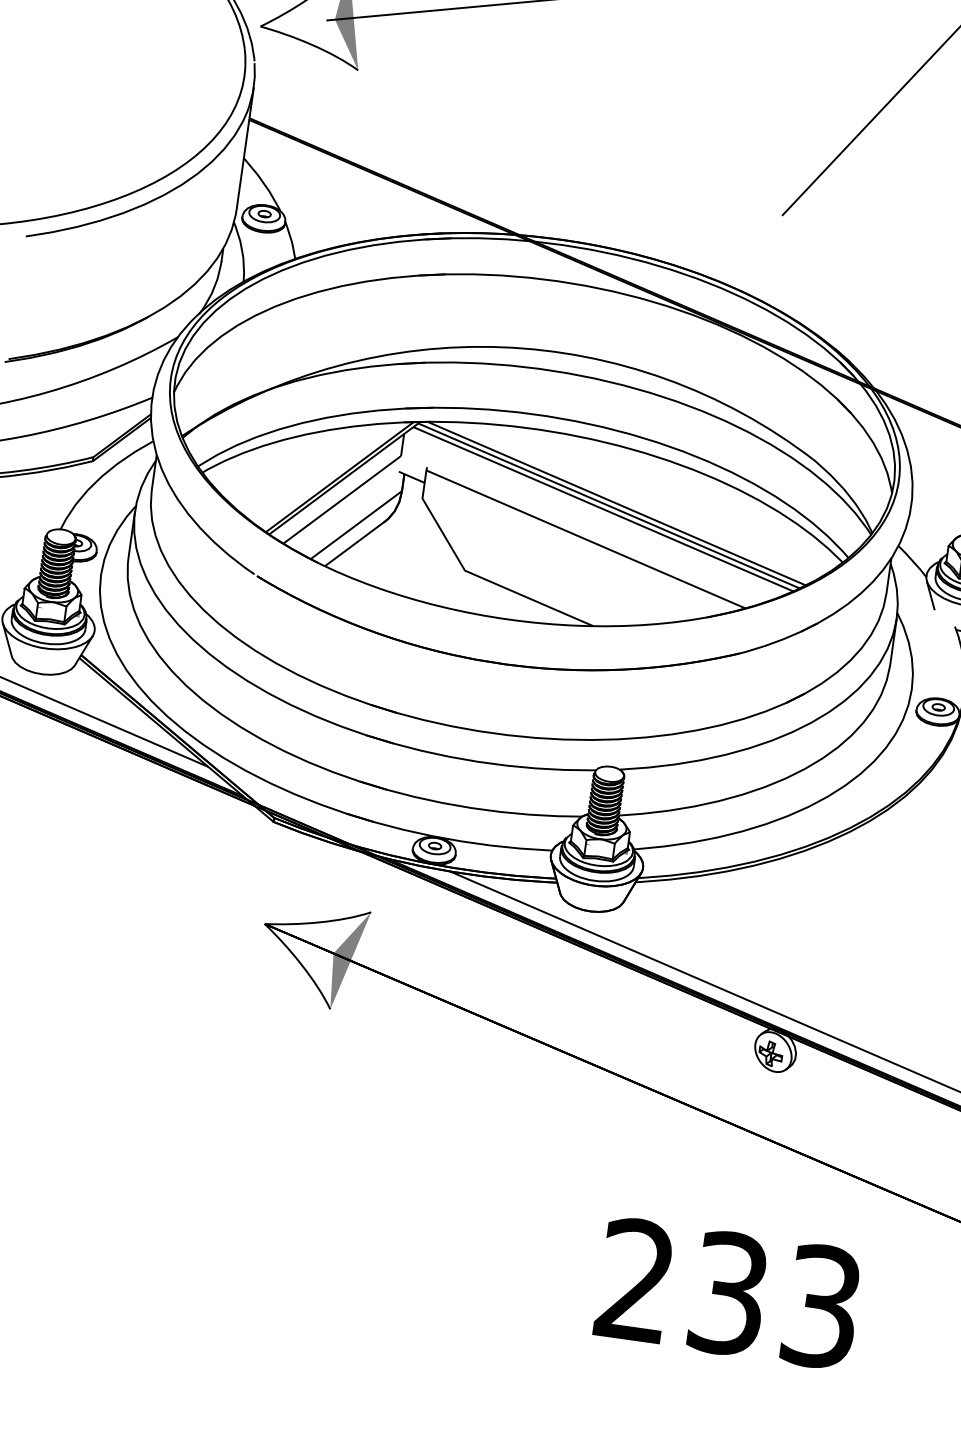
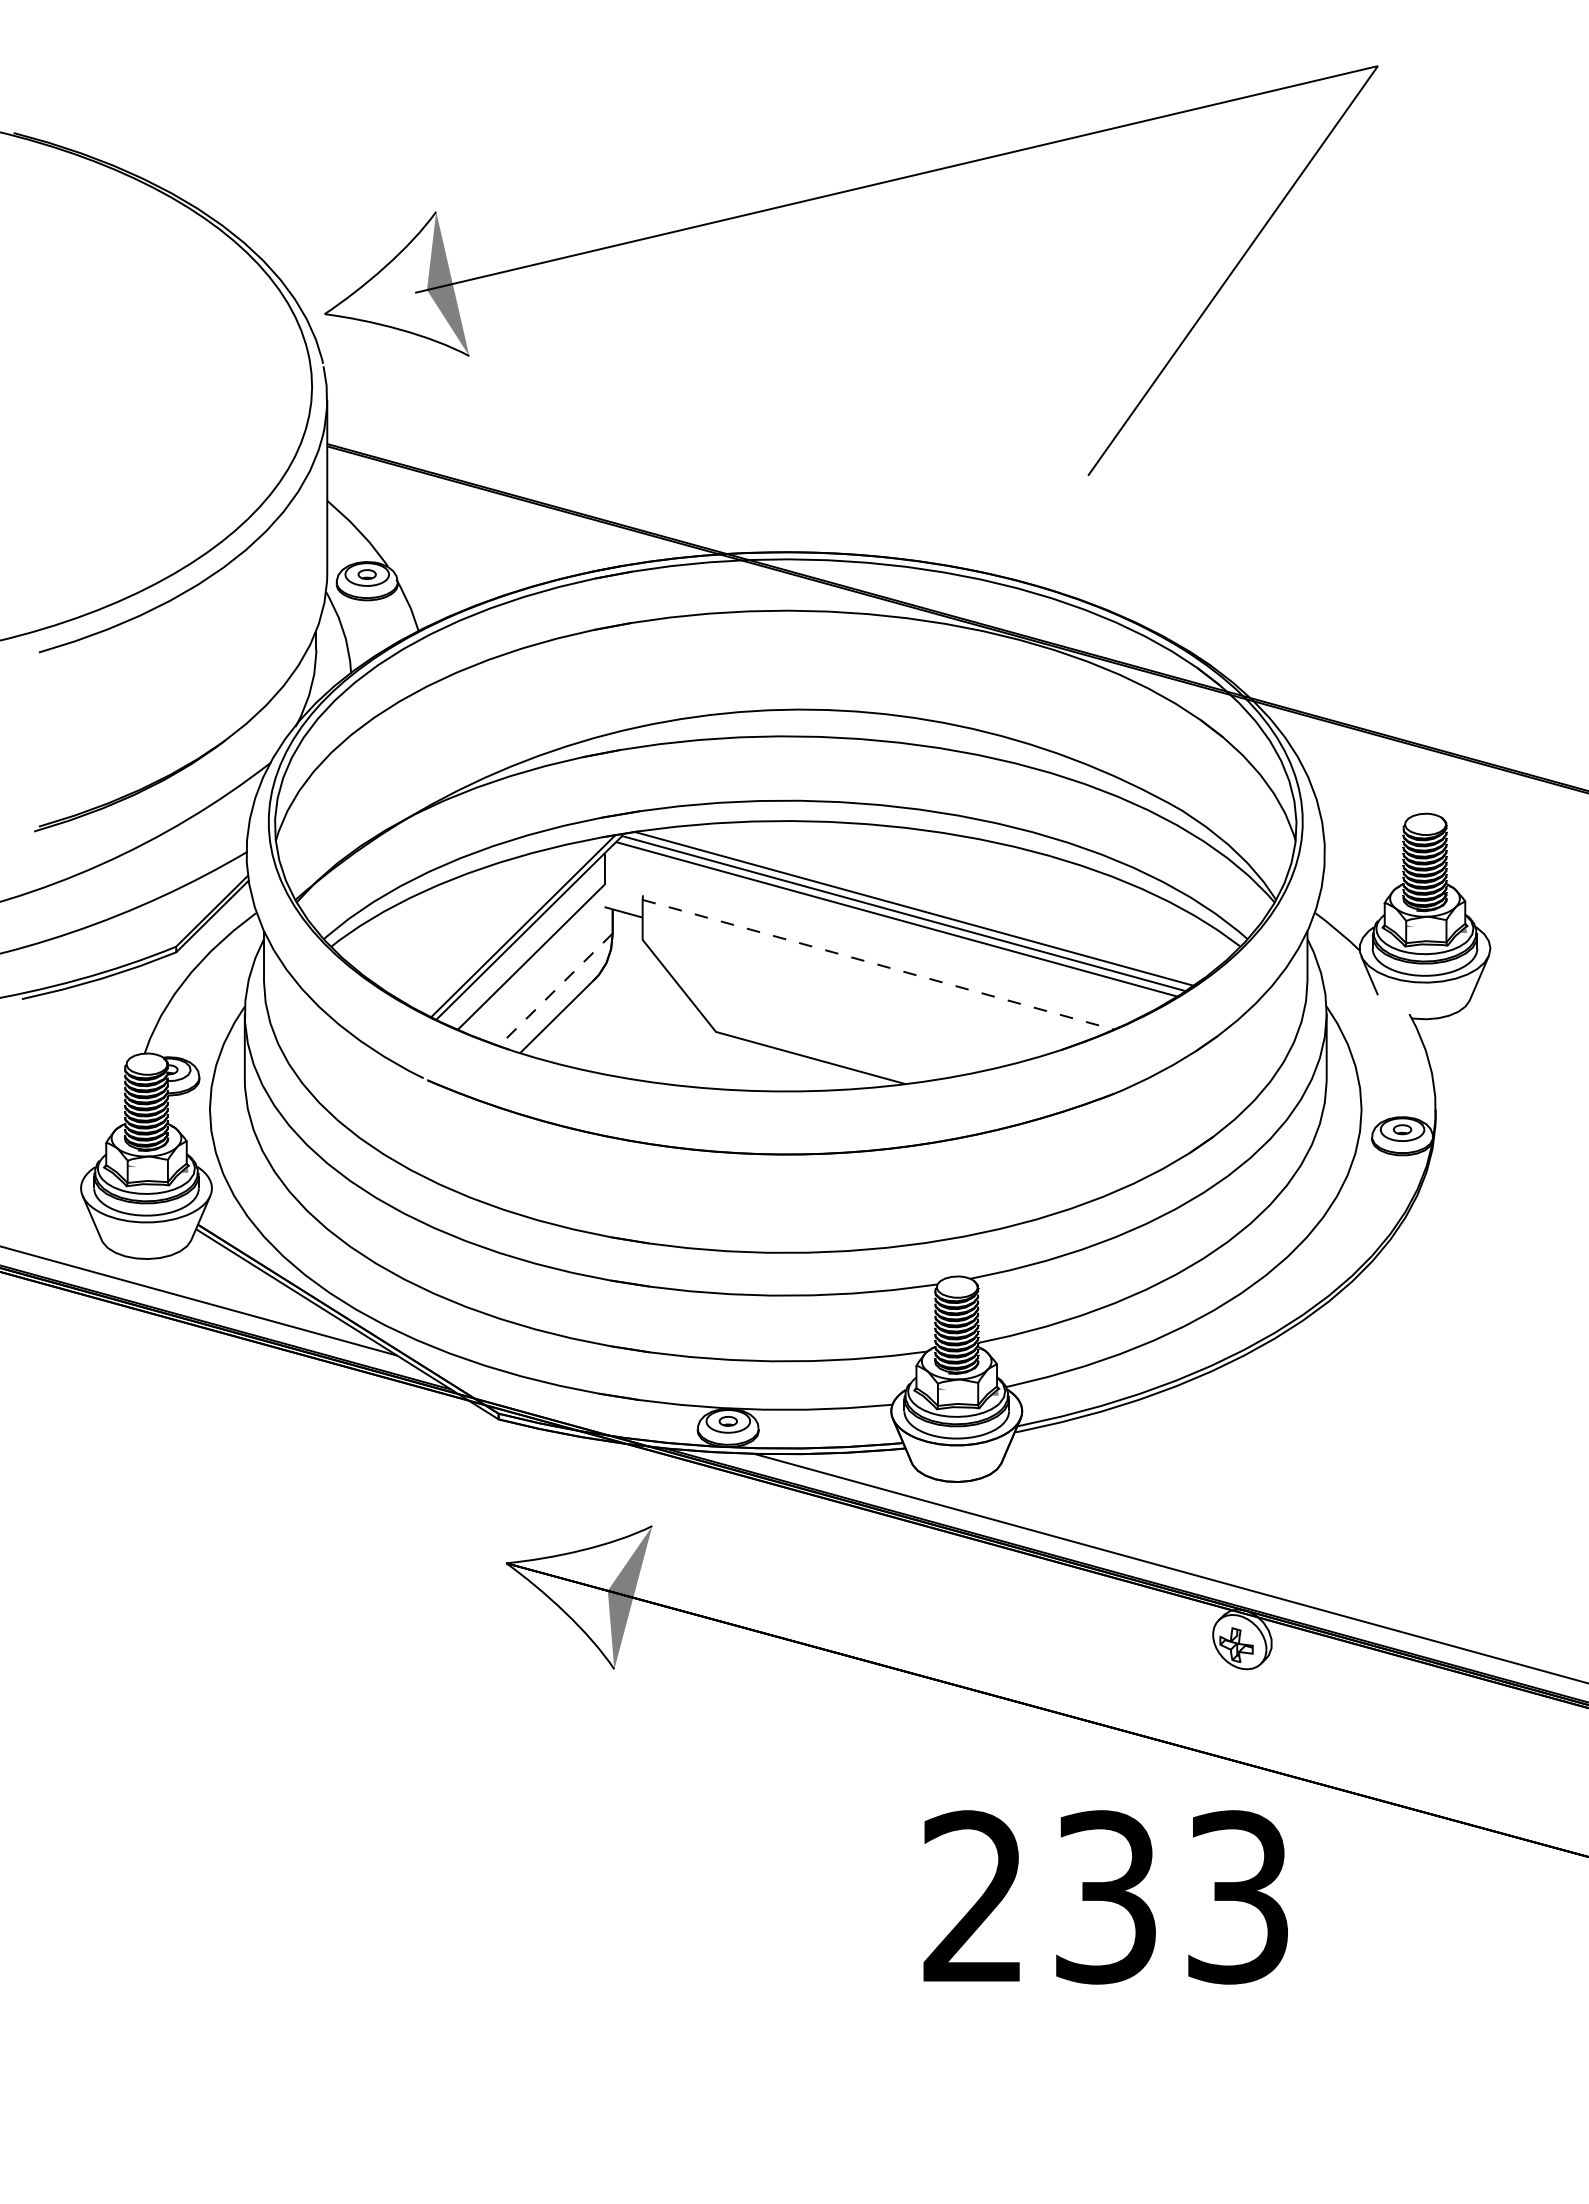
line: (356, 525) -> (555, 990), solid -> dashed
line: (586, 539) -> (878, 964), solid -> dashed
text: (728, 1293) -> (1105, 1897), moved

